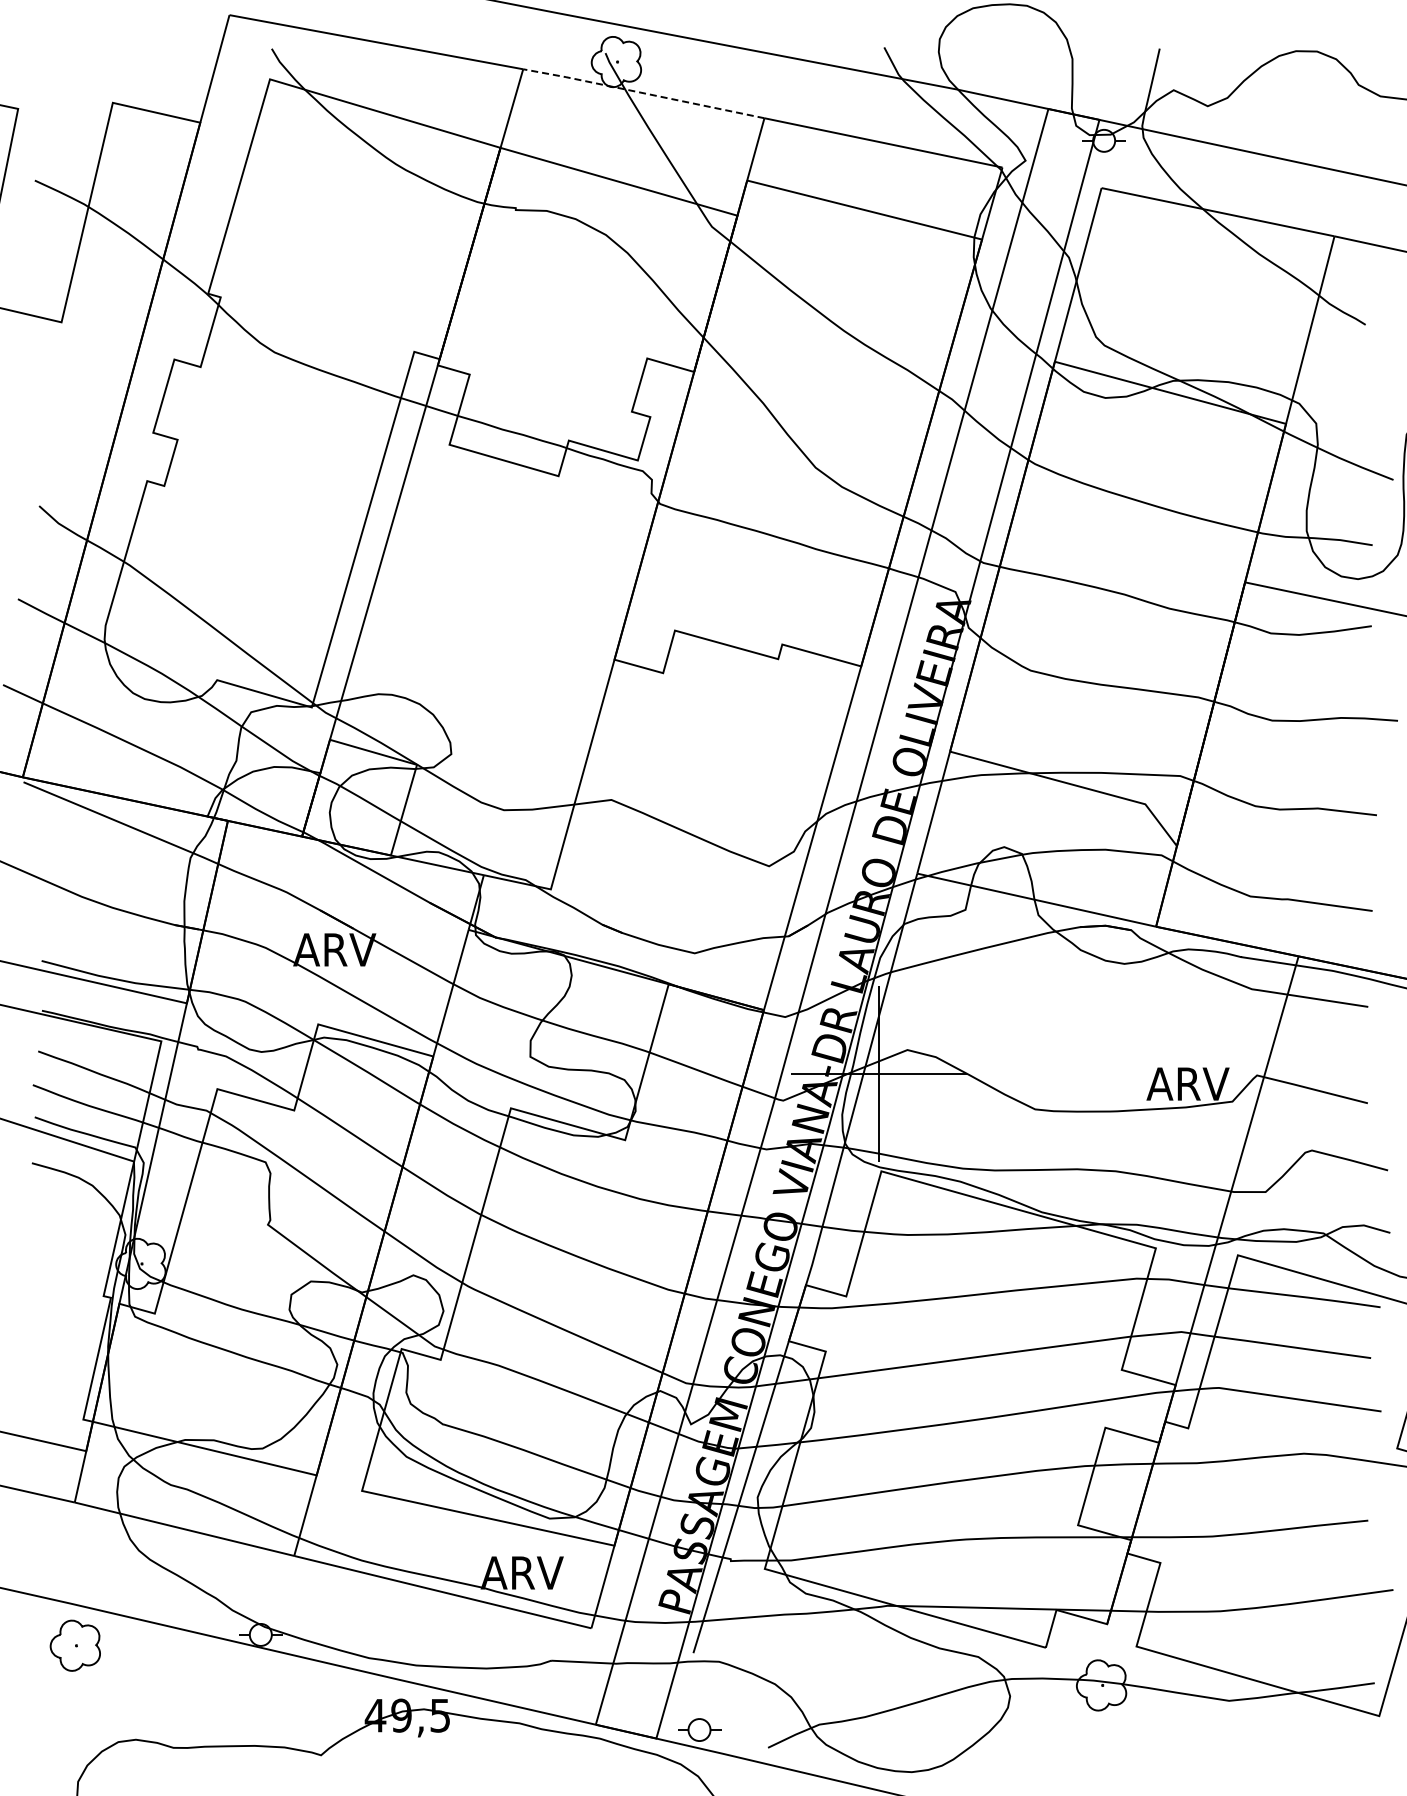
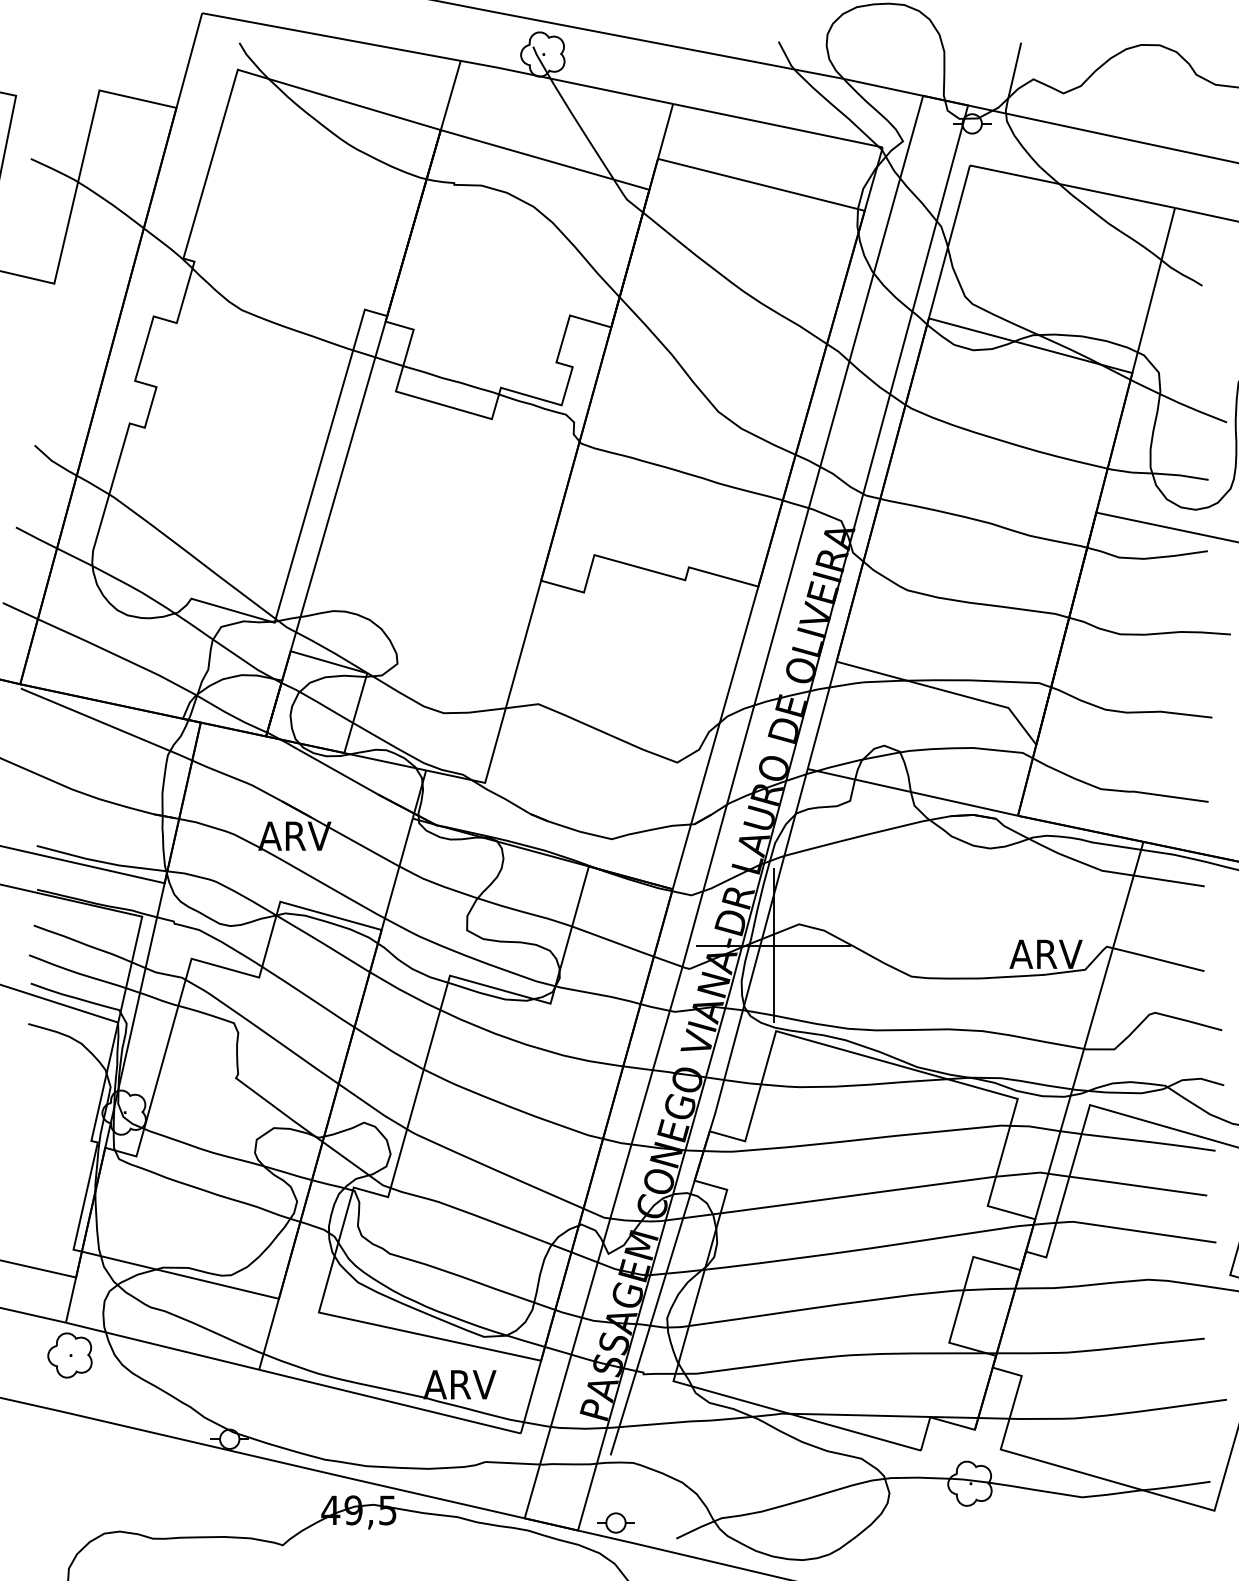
line: (643, 93) -> (566, 82), dashed -> solid
part: (74, 1645) -> (69, 1355), moved

